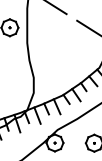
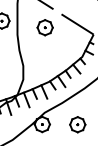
part: (57, 34) -> (44, 27), added

